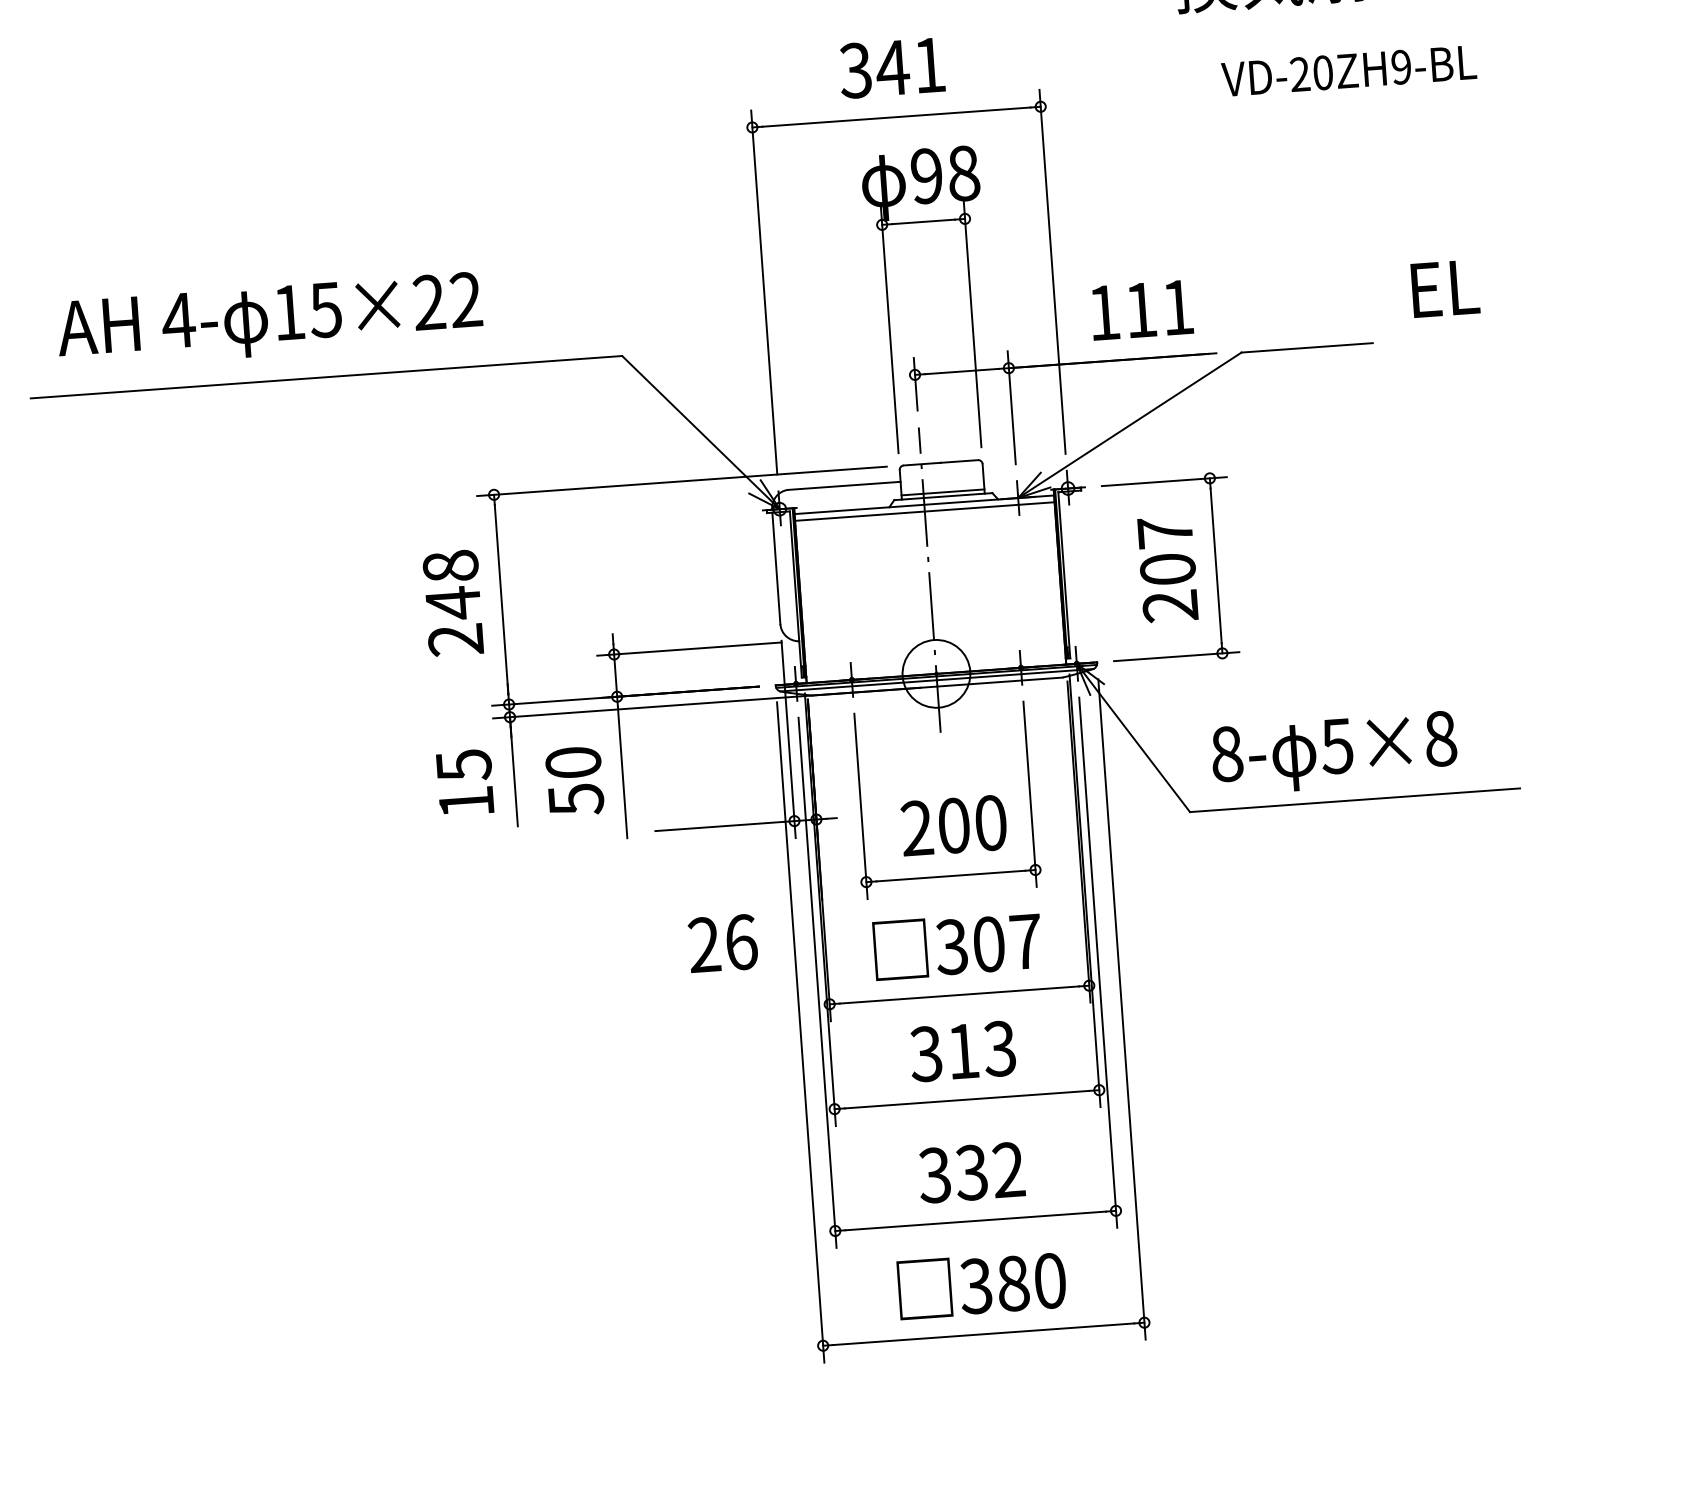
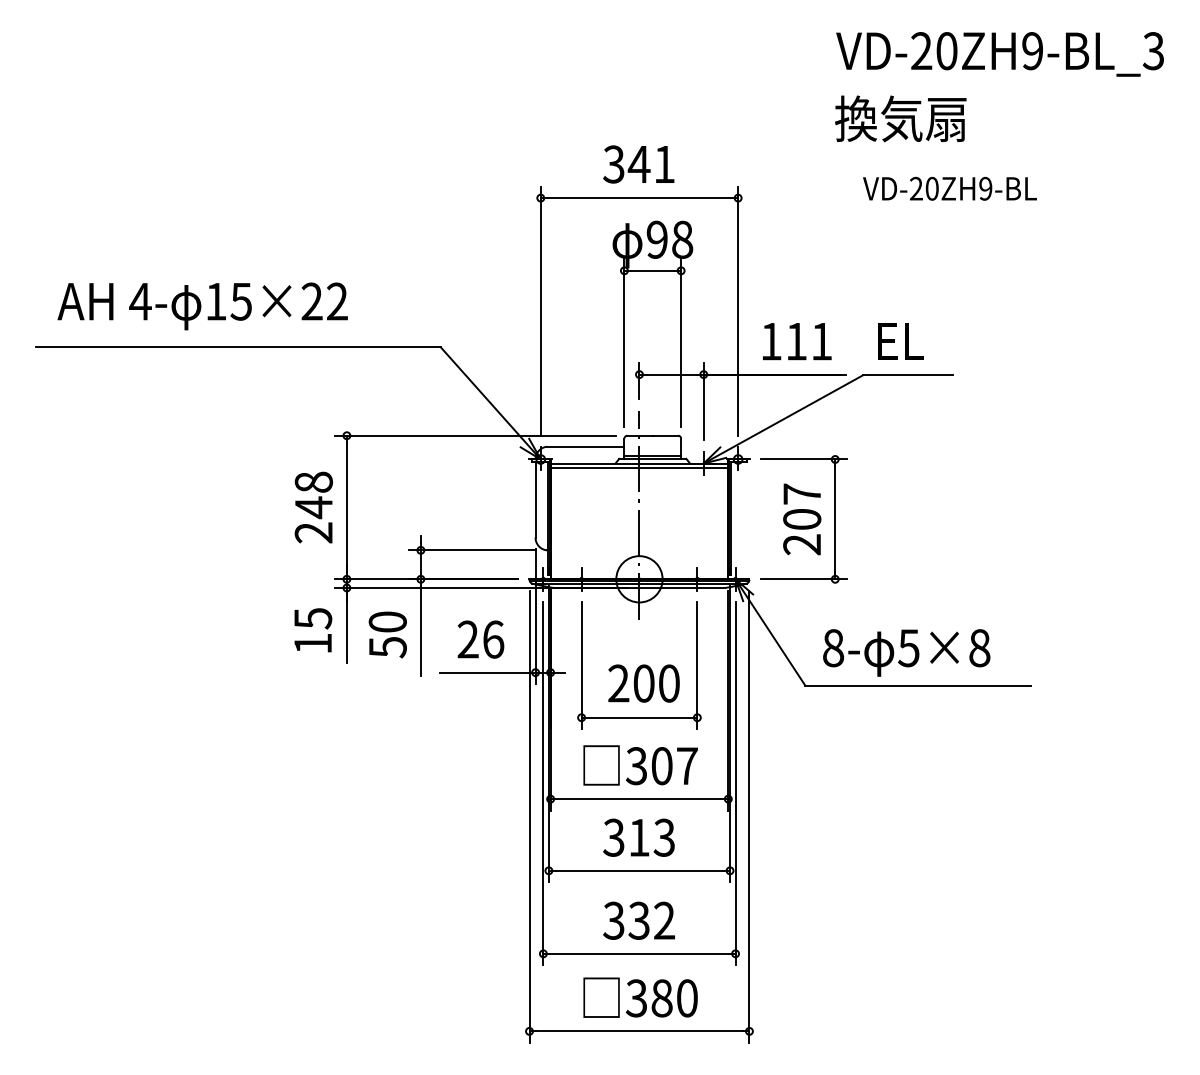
text: (1444, 288) -> (900, 341), moved
text: (722, 943) -> (480, 639), moved

